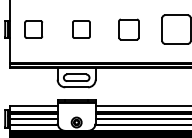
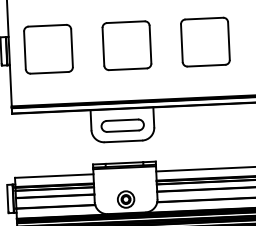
part: (33, 29) -> (47, 49), size x1.67
part: (81, 29) -> (127, 45), size x1.67
part: (128, 29) -> (204, 42), size x1.43

